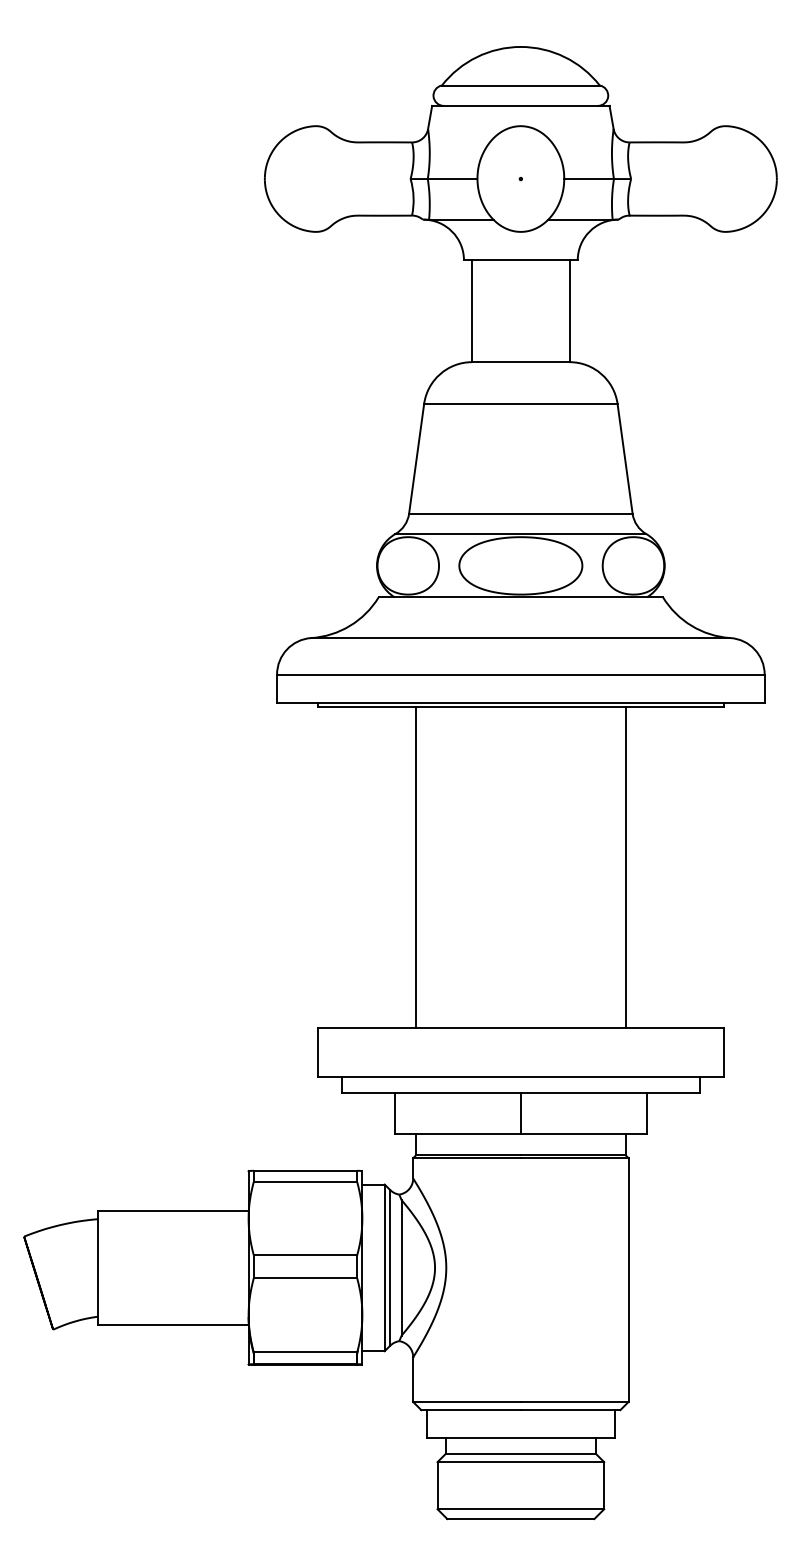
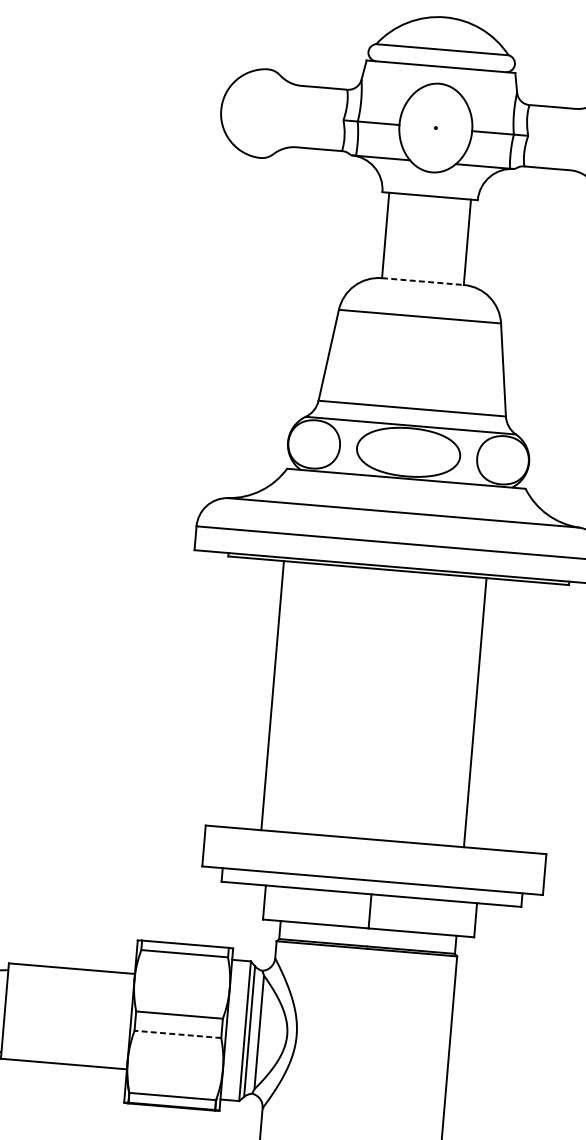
line: (520, 362) -> (422, 281), solid -> dashed
line: (416, 867) -> (273, 695), moved
line: (305, 1278) -> (177, 1034), solid -> dashed

